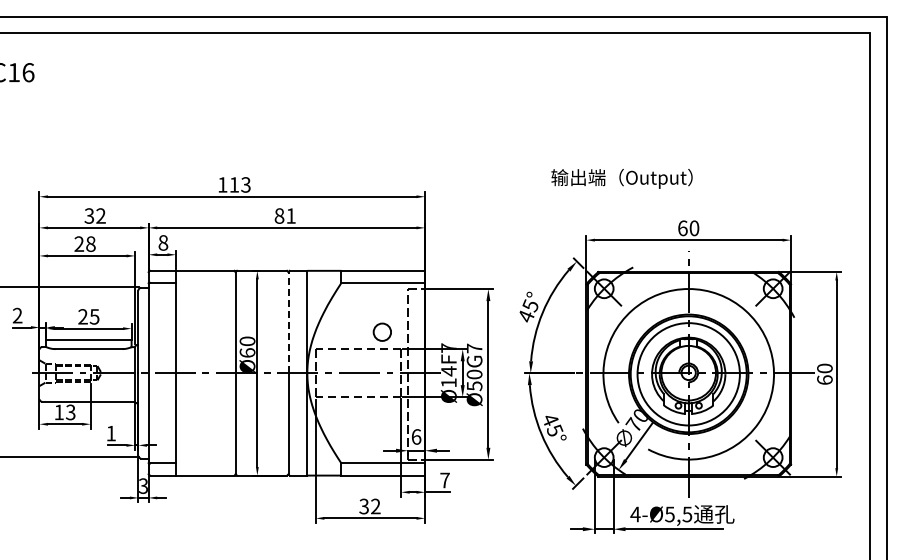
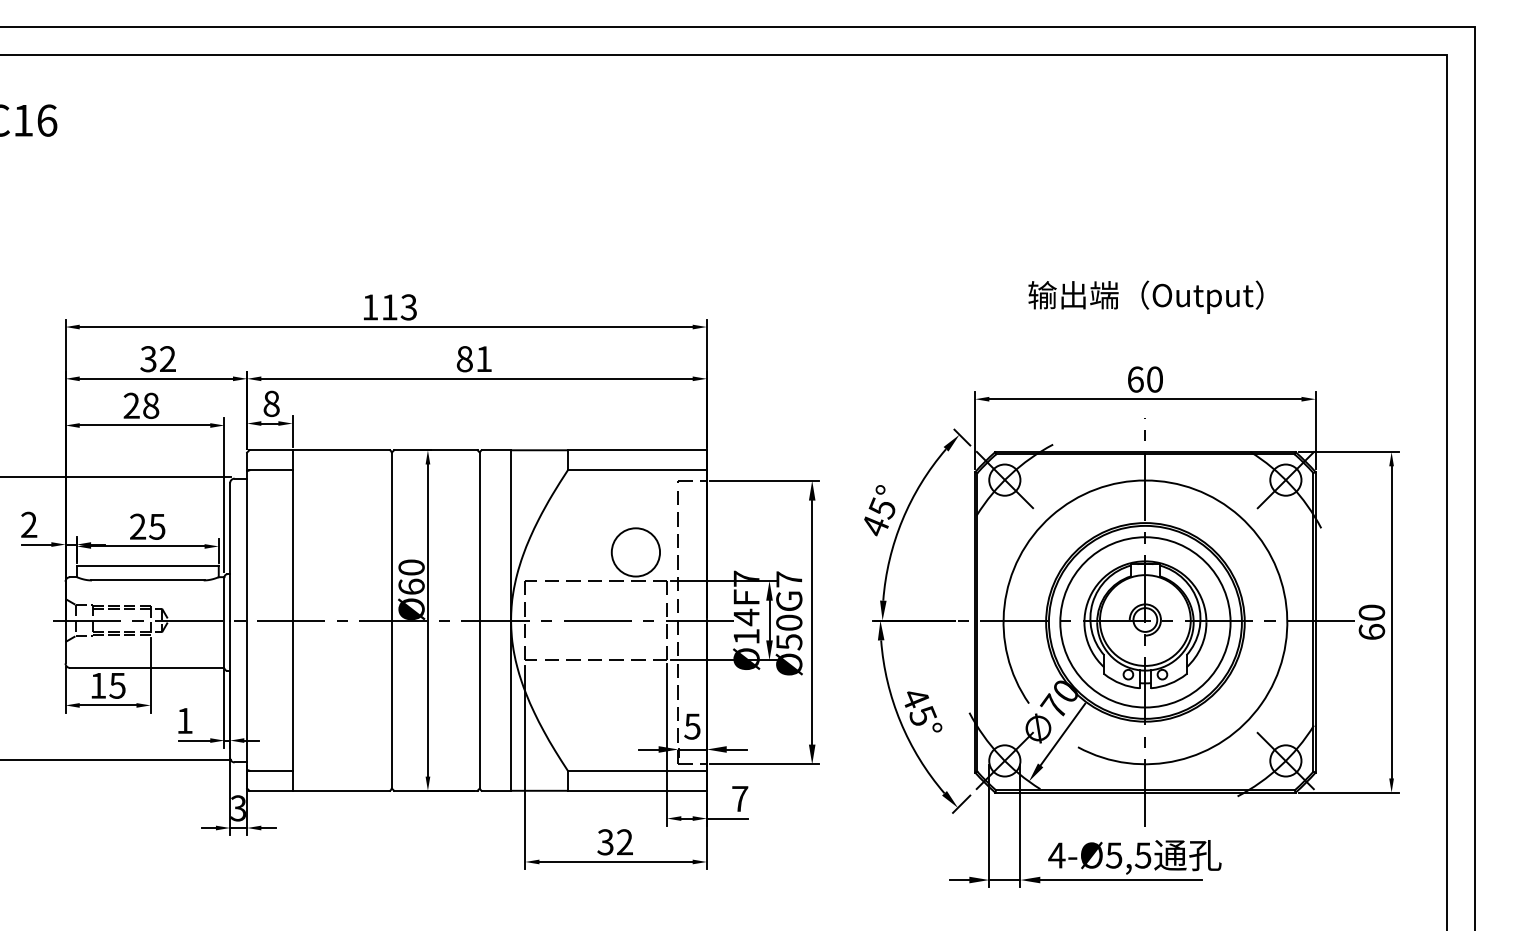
text: (621, 178) -> (1145, 296), moved
line: (288, 322) -> (479, 536), dashed -> solid
circle: (381, 331) -> (634, 551), size x1.67
text: (70, 411) -> (117, 684), 13 -> 15
text: (416, 436) -> (692, 725), 6 -> 5

